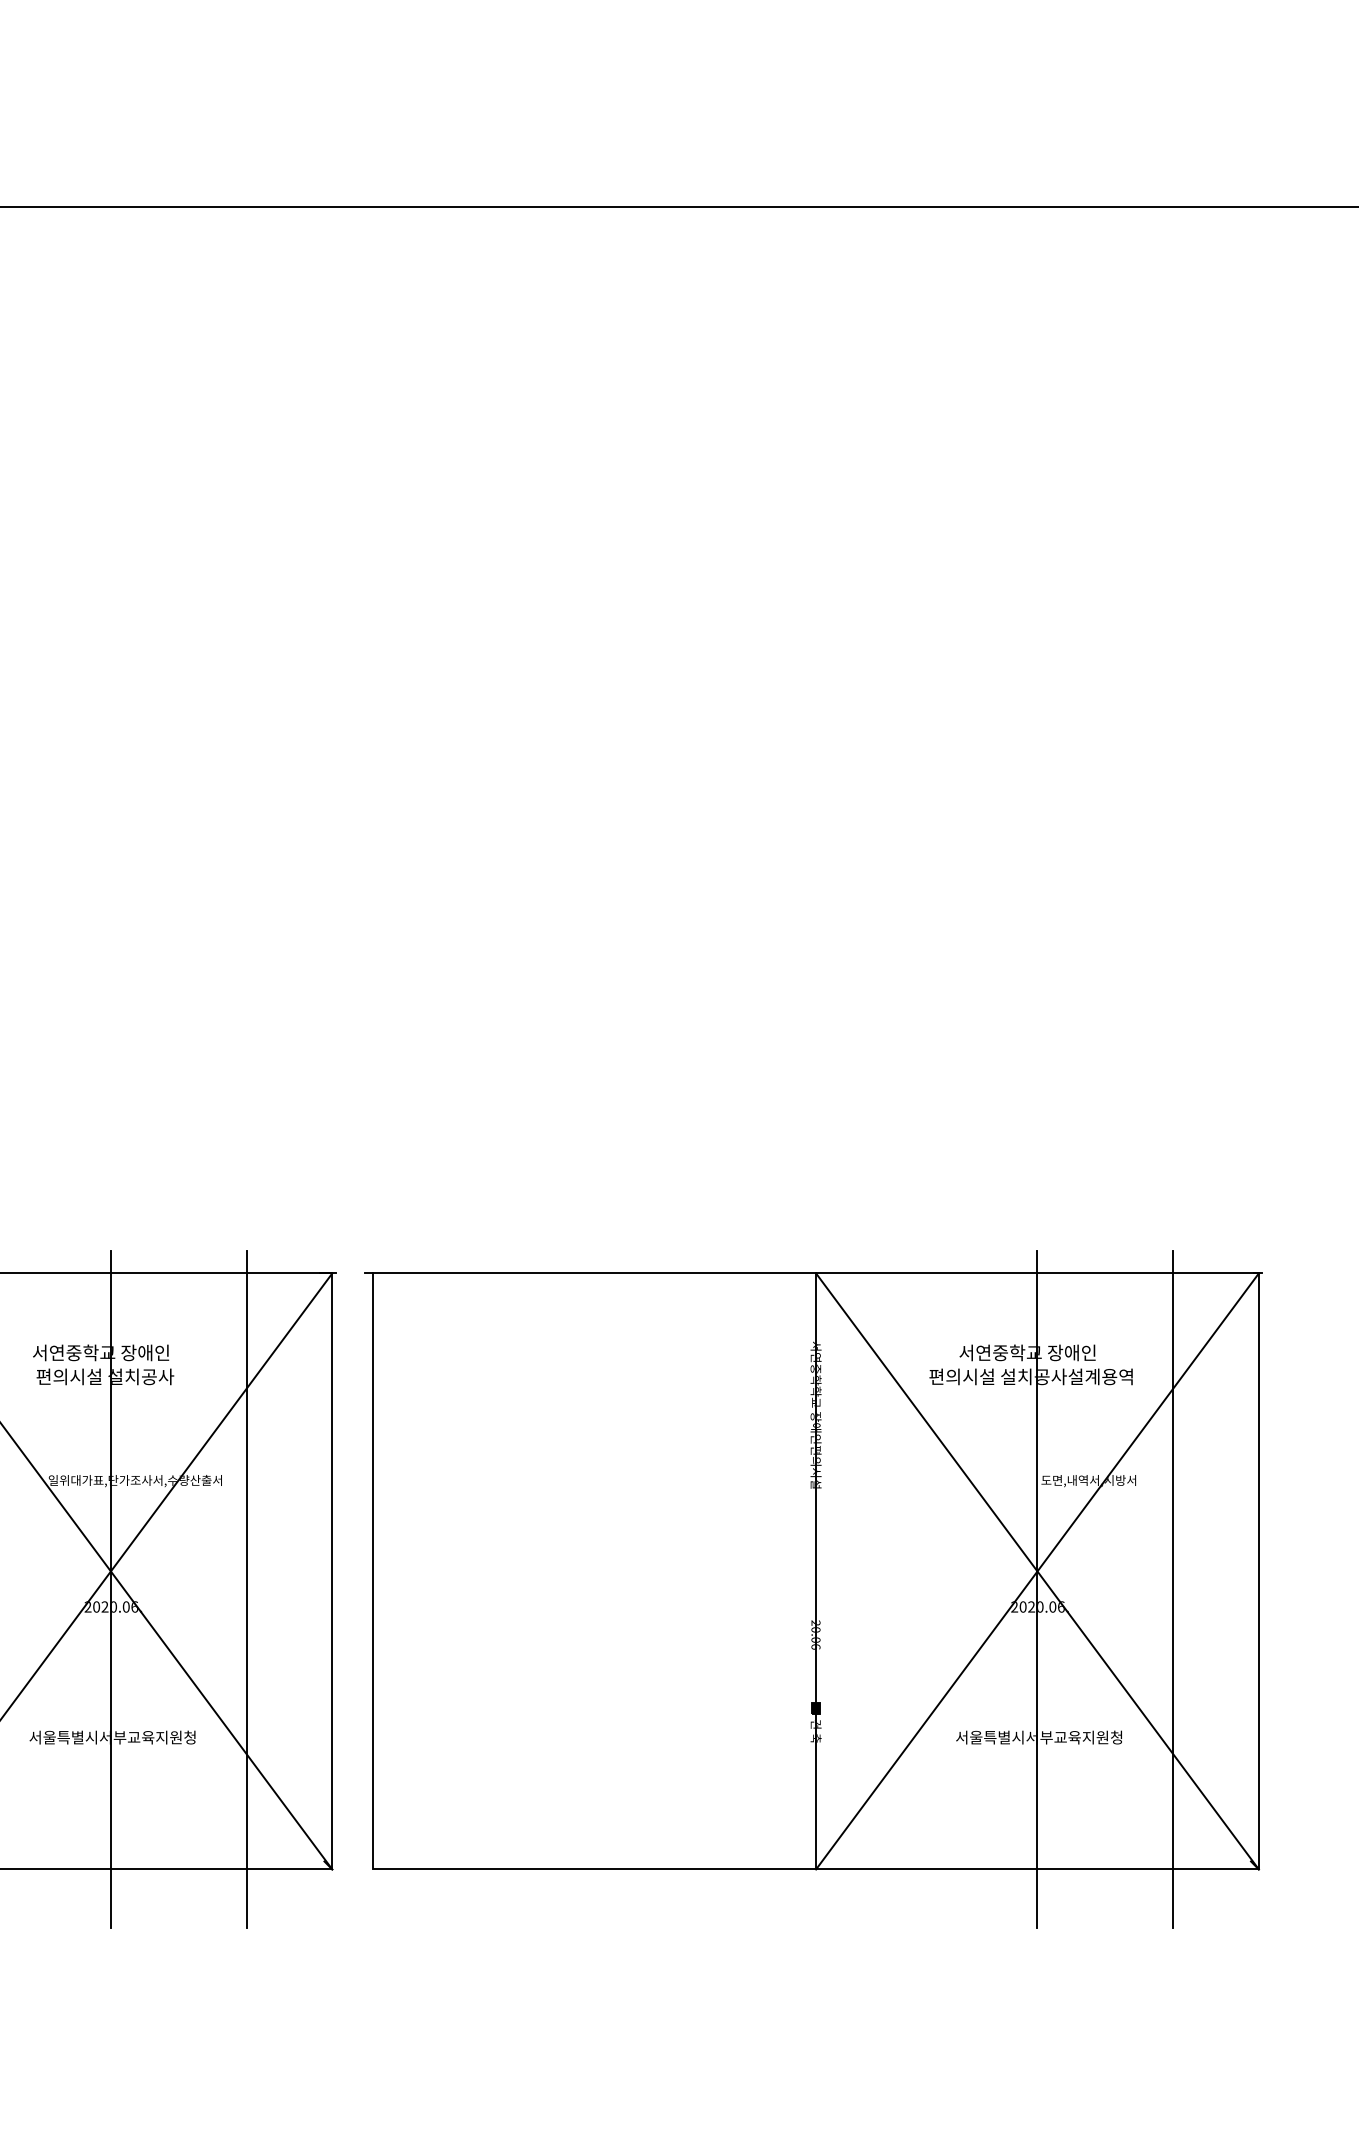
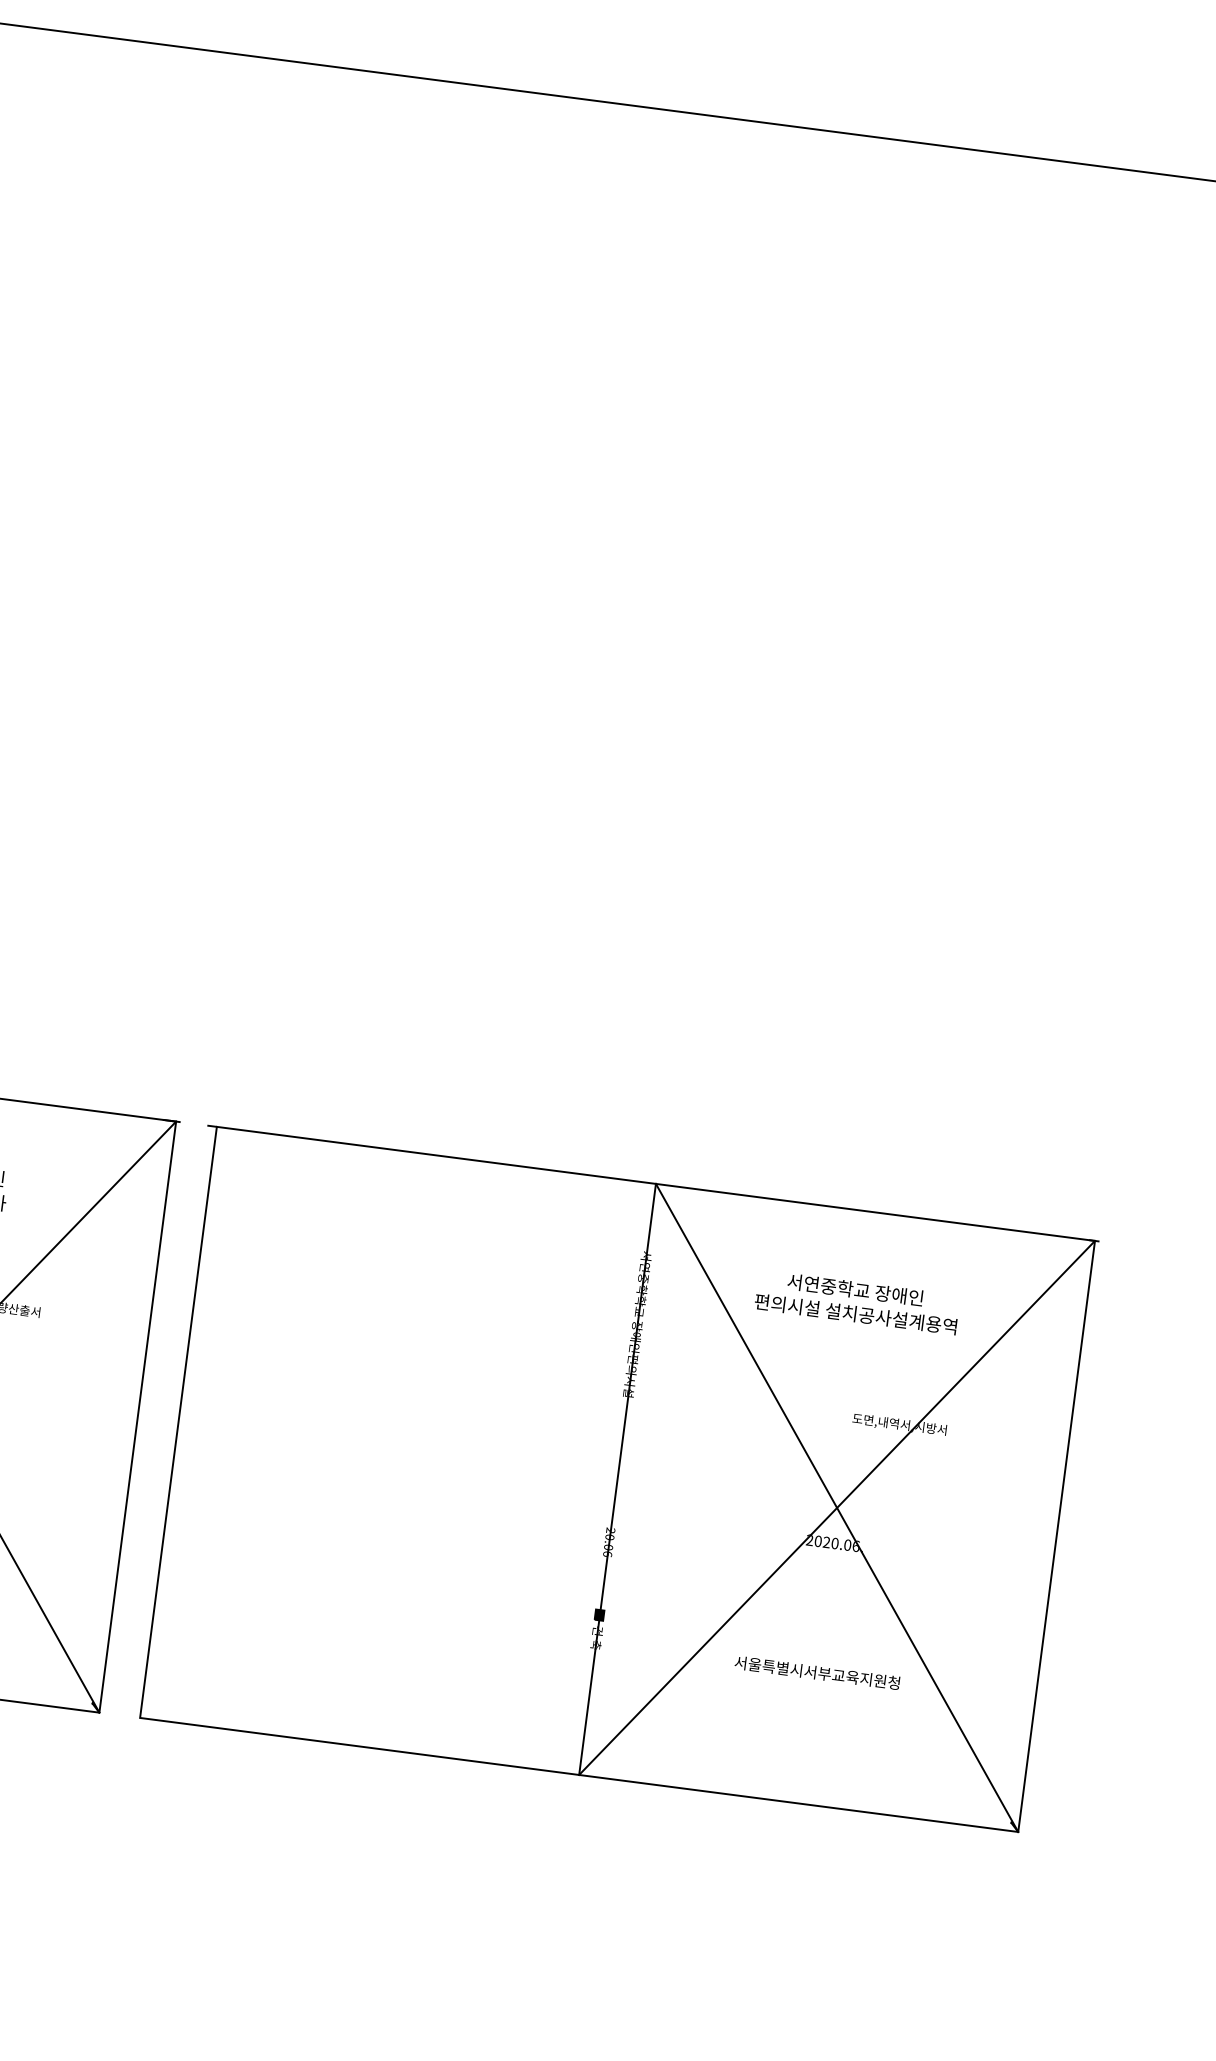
line: (246, 1588) -> (50, 1422), removed
line: (1037, 1588) -> (834, 1524), removed
line: (1173, 1588) -> (969, 1542), removed

